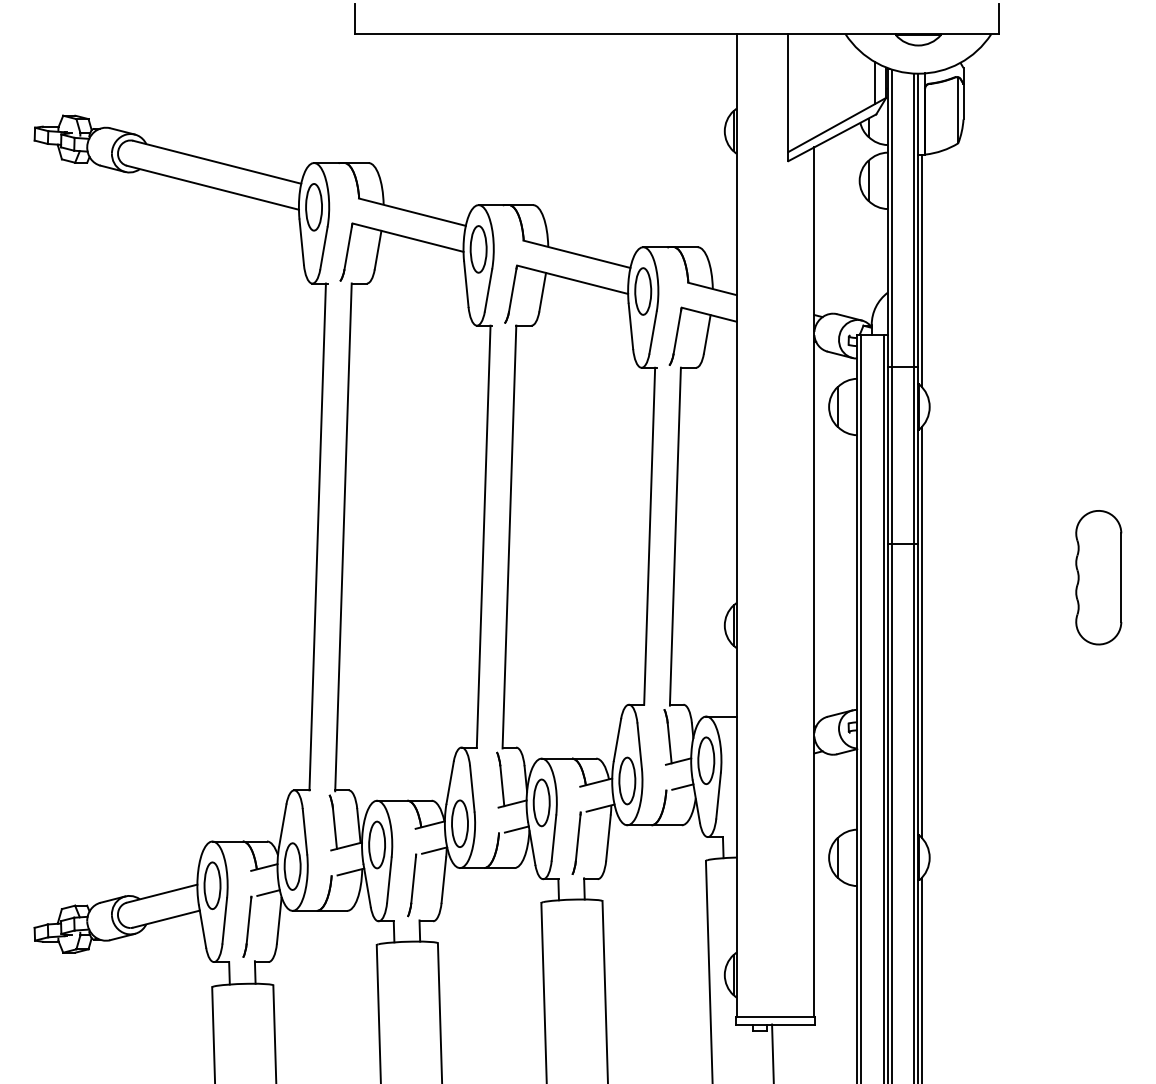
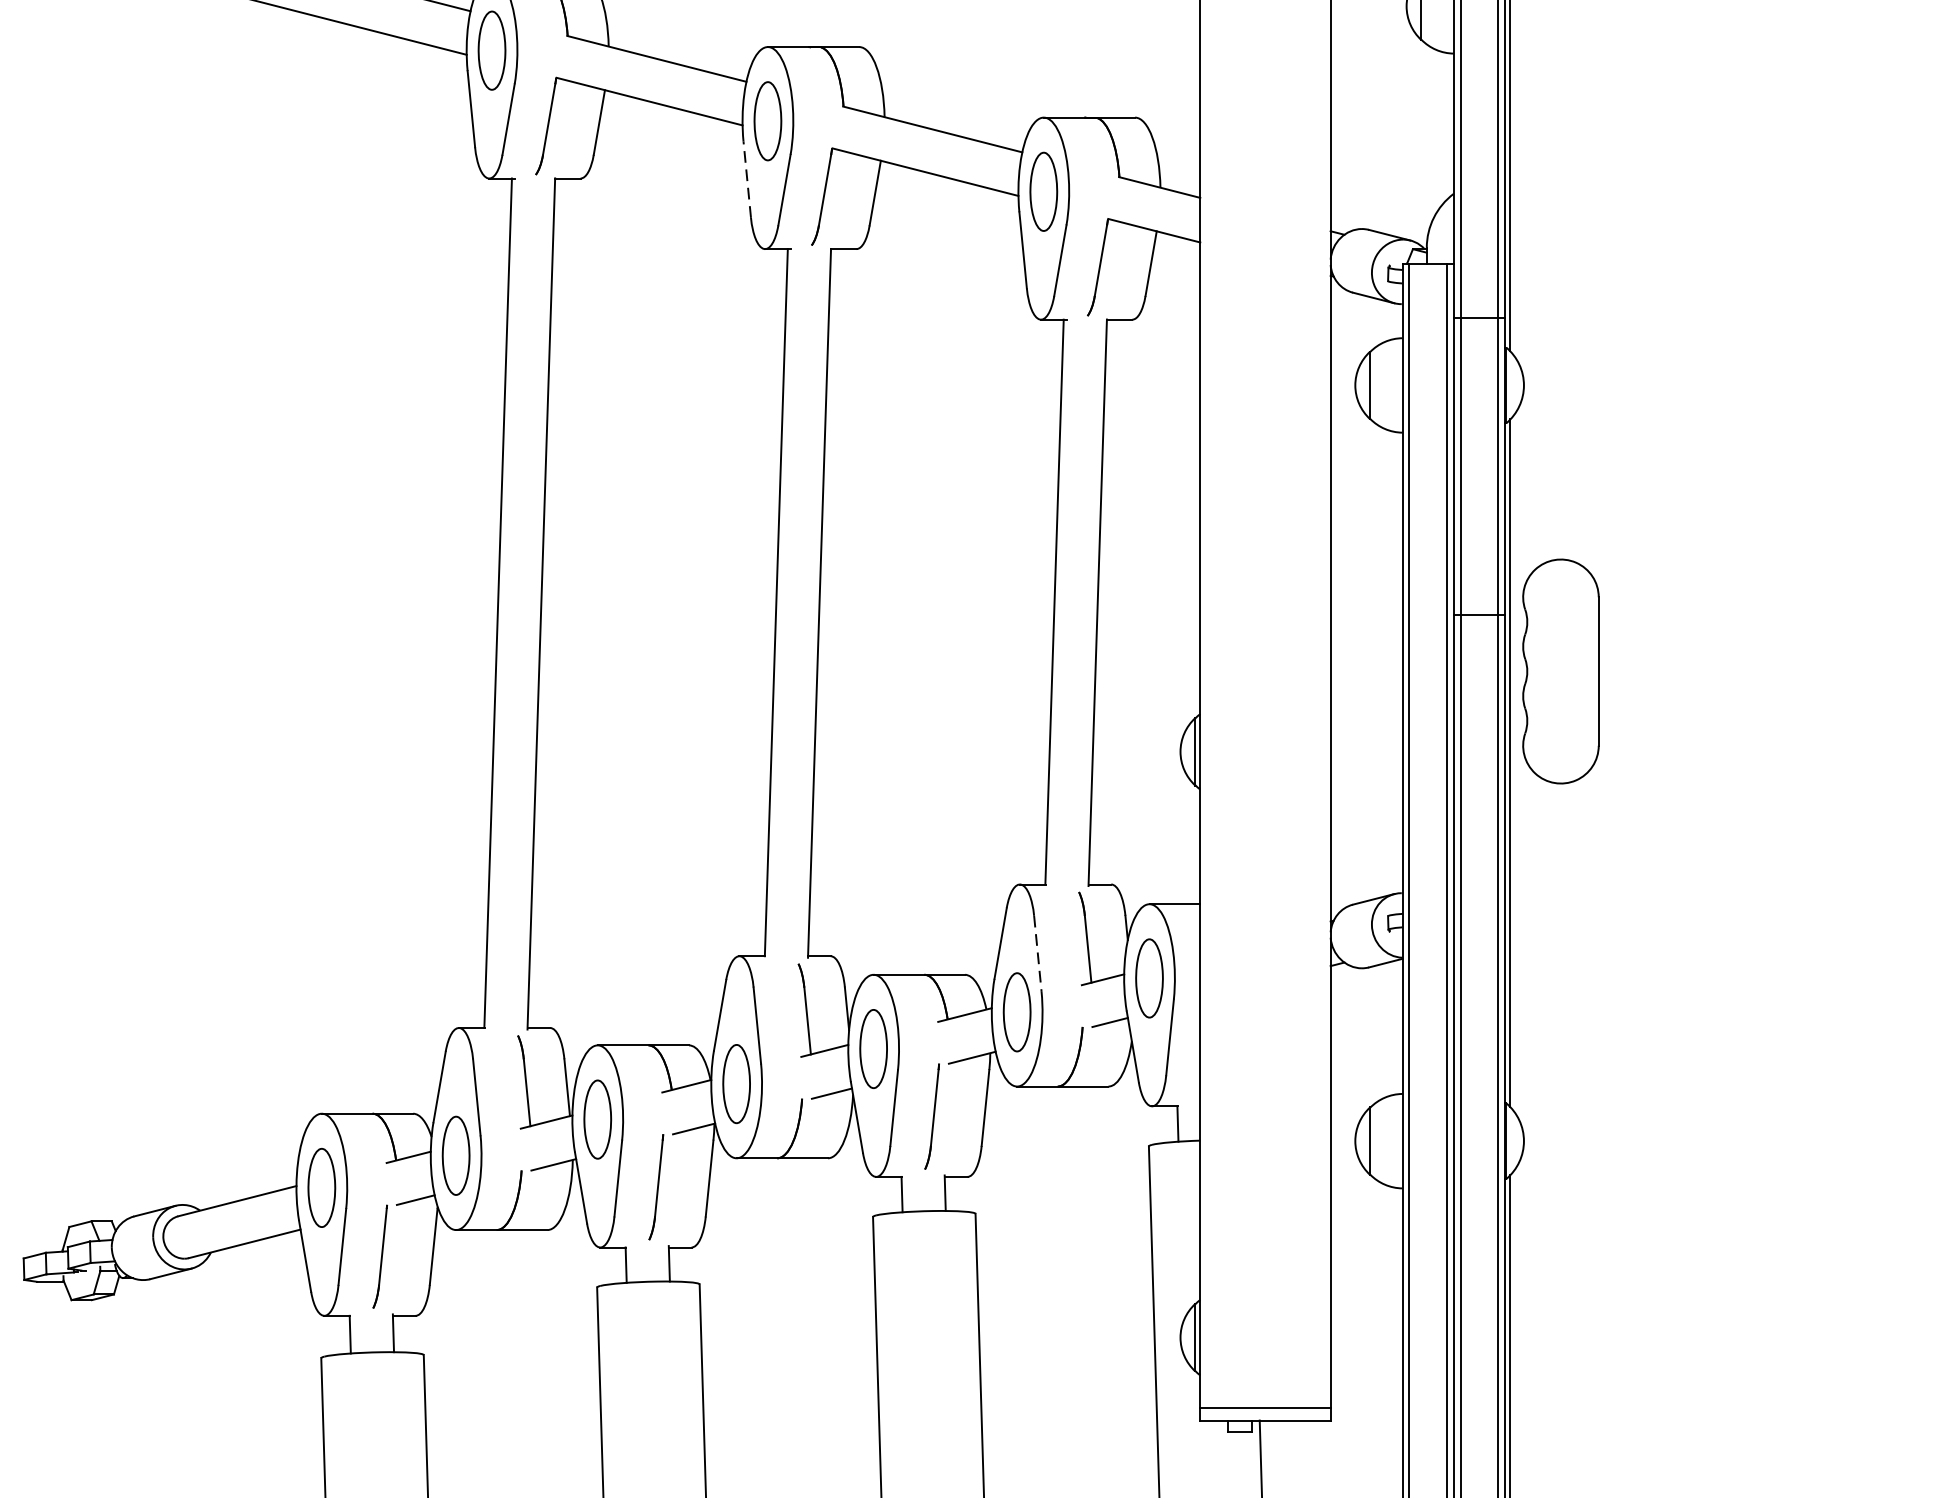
line: (466, 284) -> (747, 180), solid -> dashed
part: (1098, 577) -> (1560, 671), moved
line: (639, 746) -> (1037, 954), solid -> dashed

